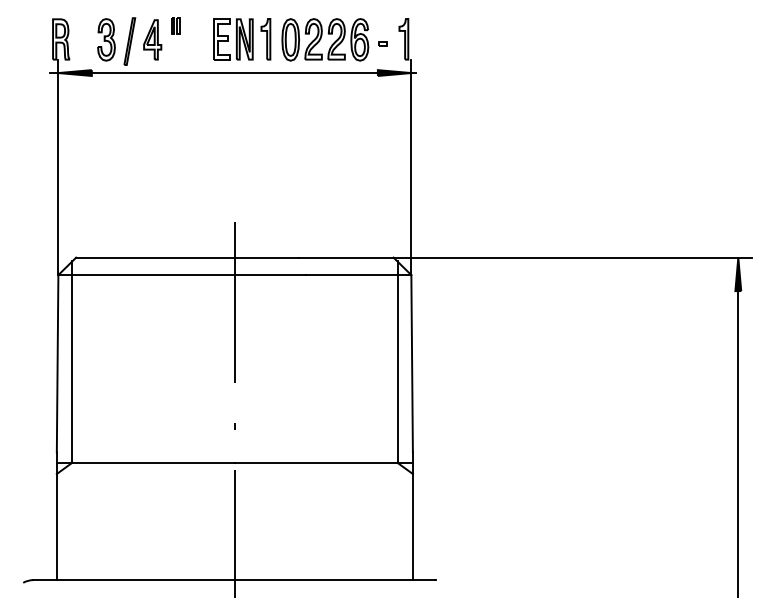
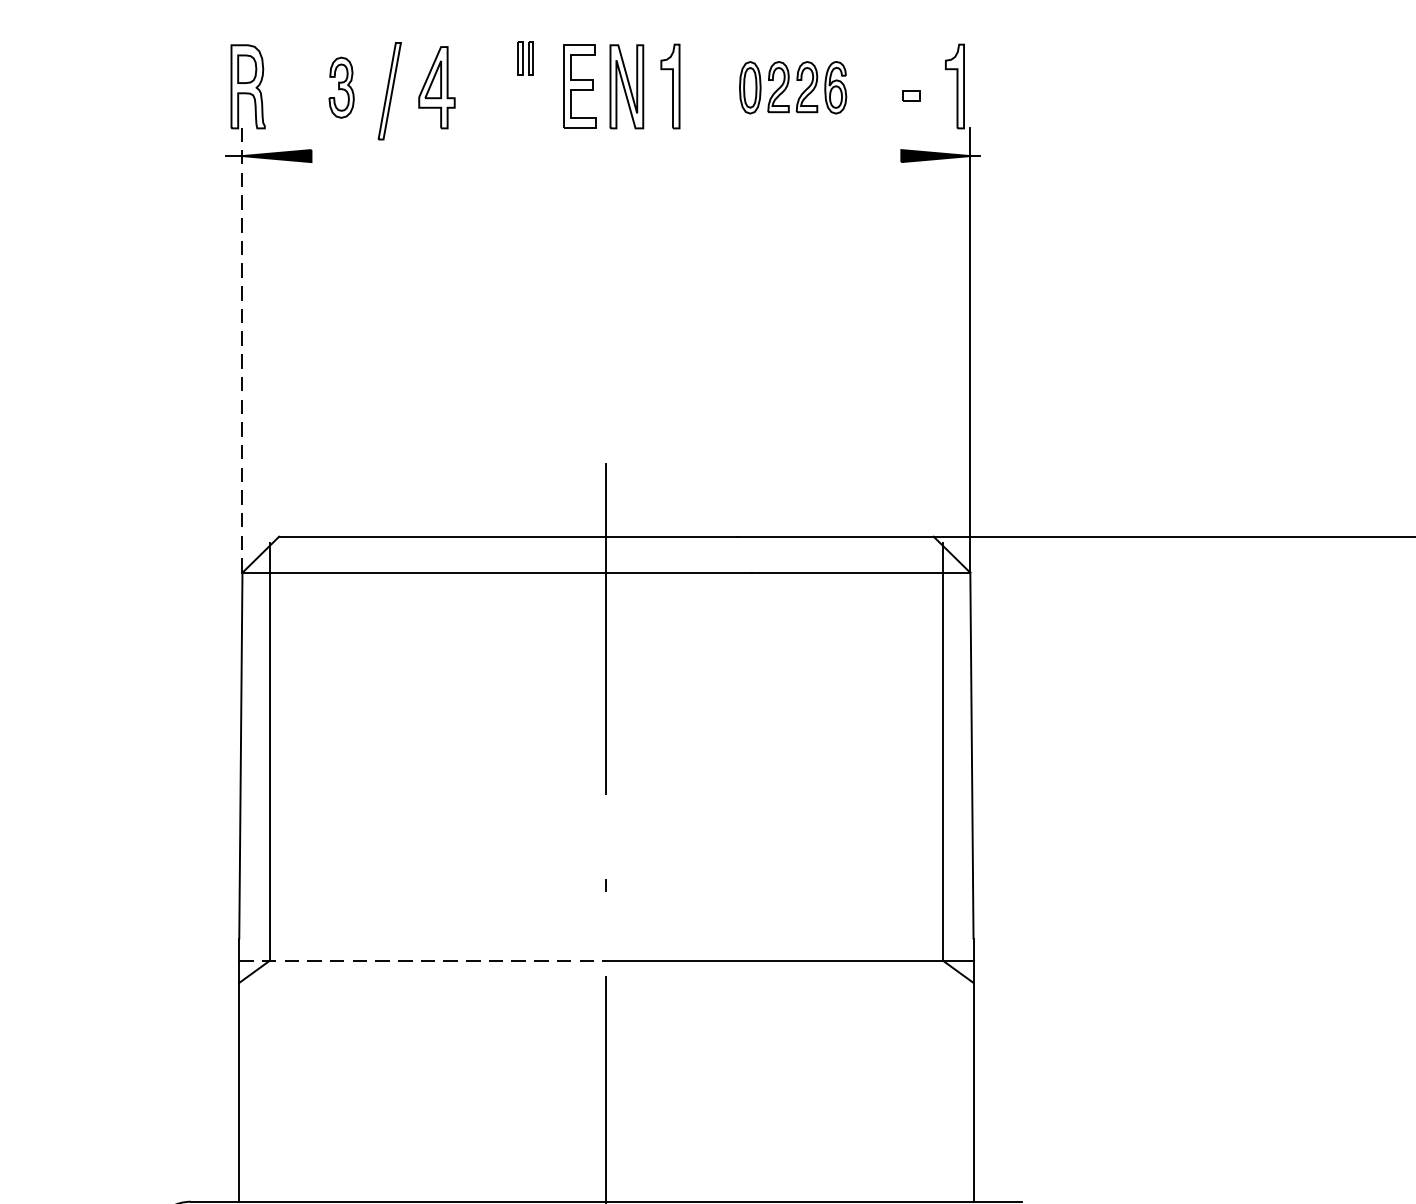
part: (175, 25) -> (525, 58), moved
part: (106, 39) -> (341, 86), size x0.7
part: (325, 39) -> (793, 86), size x0.6
line: (234, 73) -> (605, 156), removed
line: (58, 167) -> (242, 350), solid -> dashed
line: (146, 463) -> (424, 961), solid -> dashed

